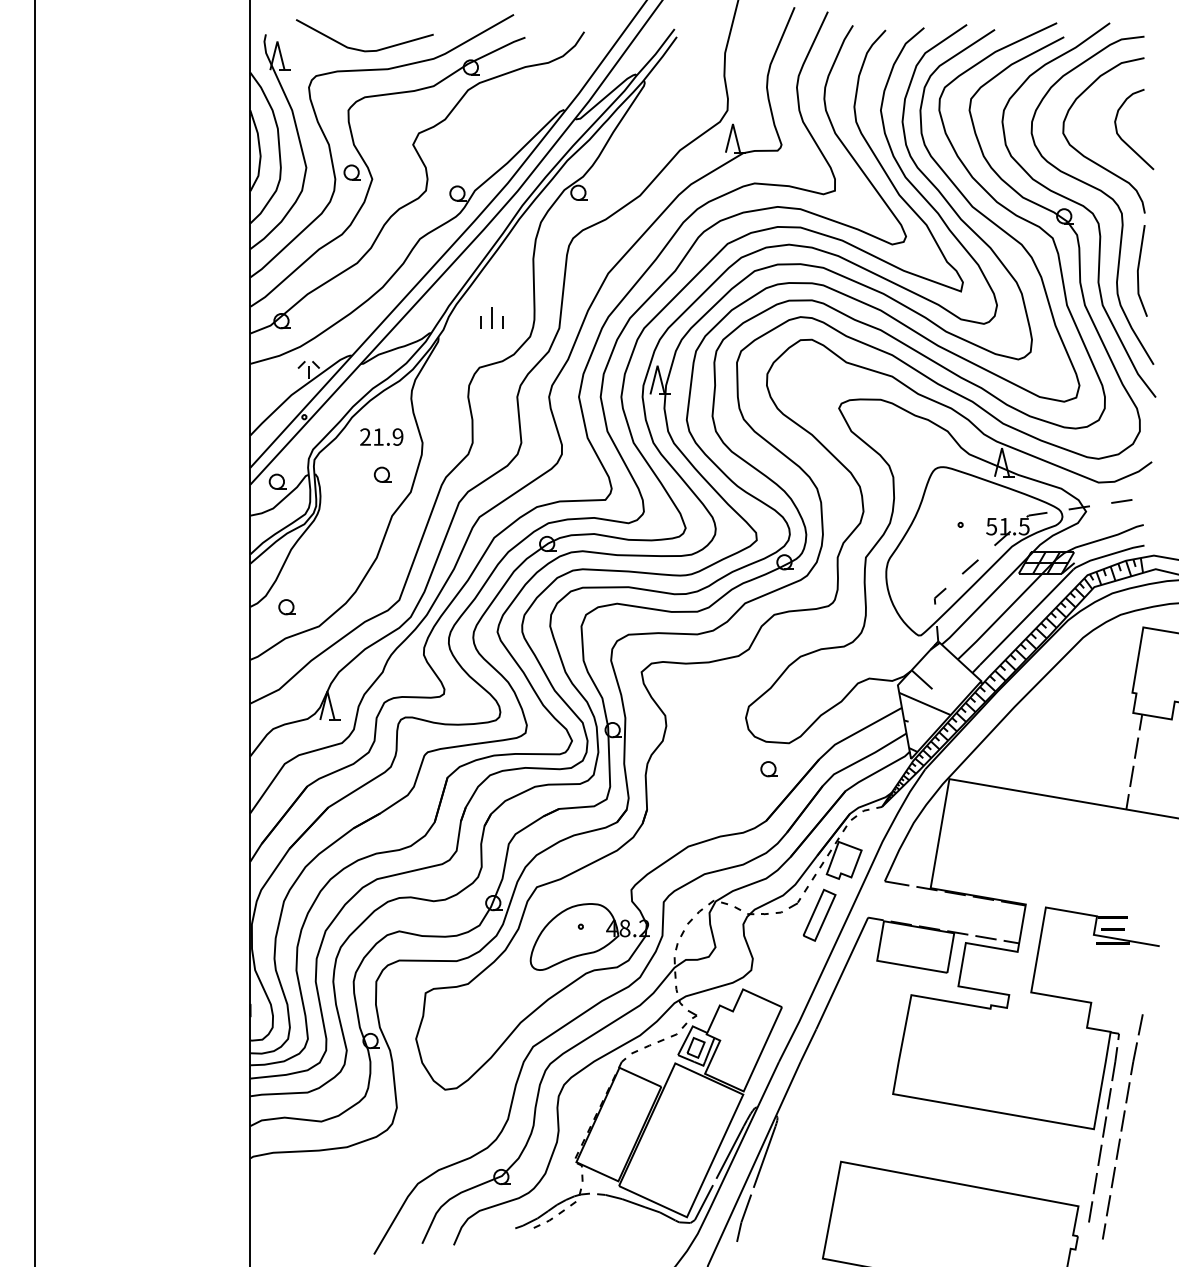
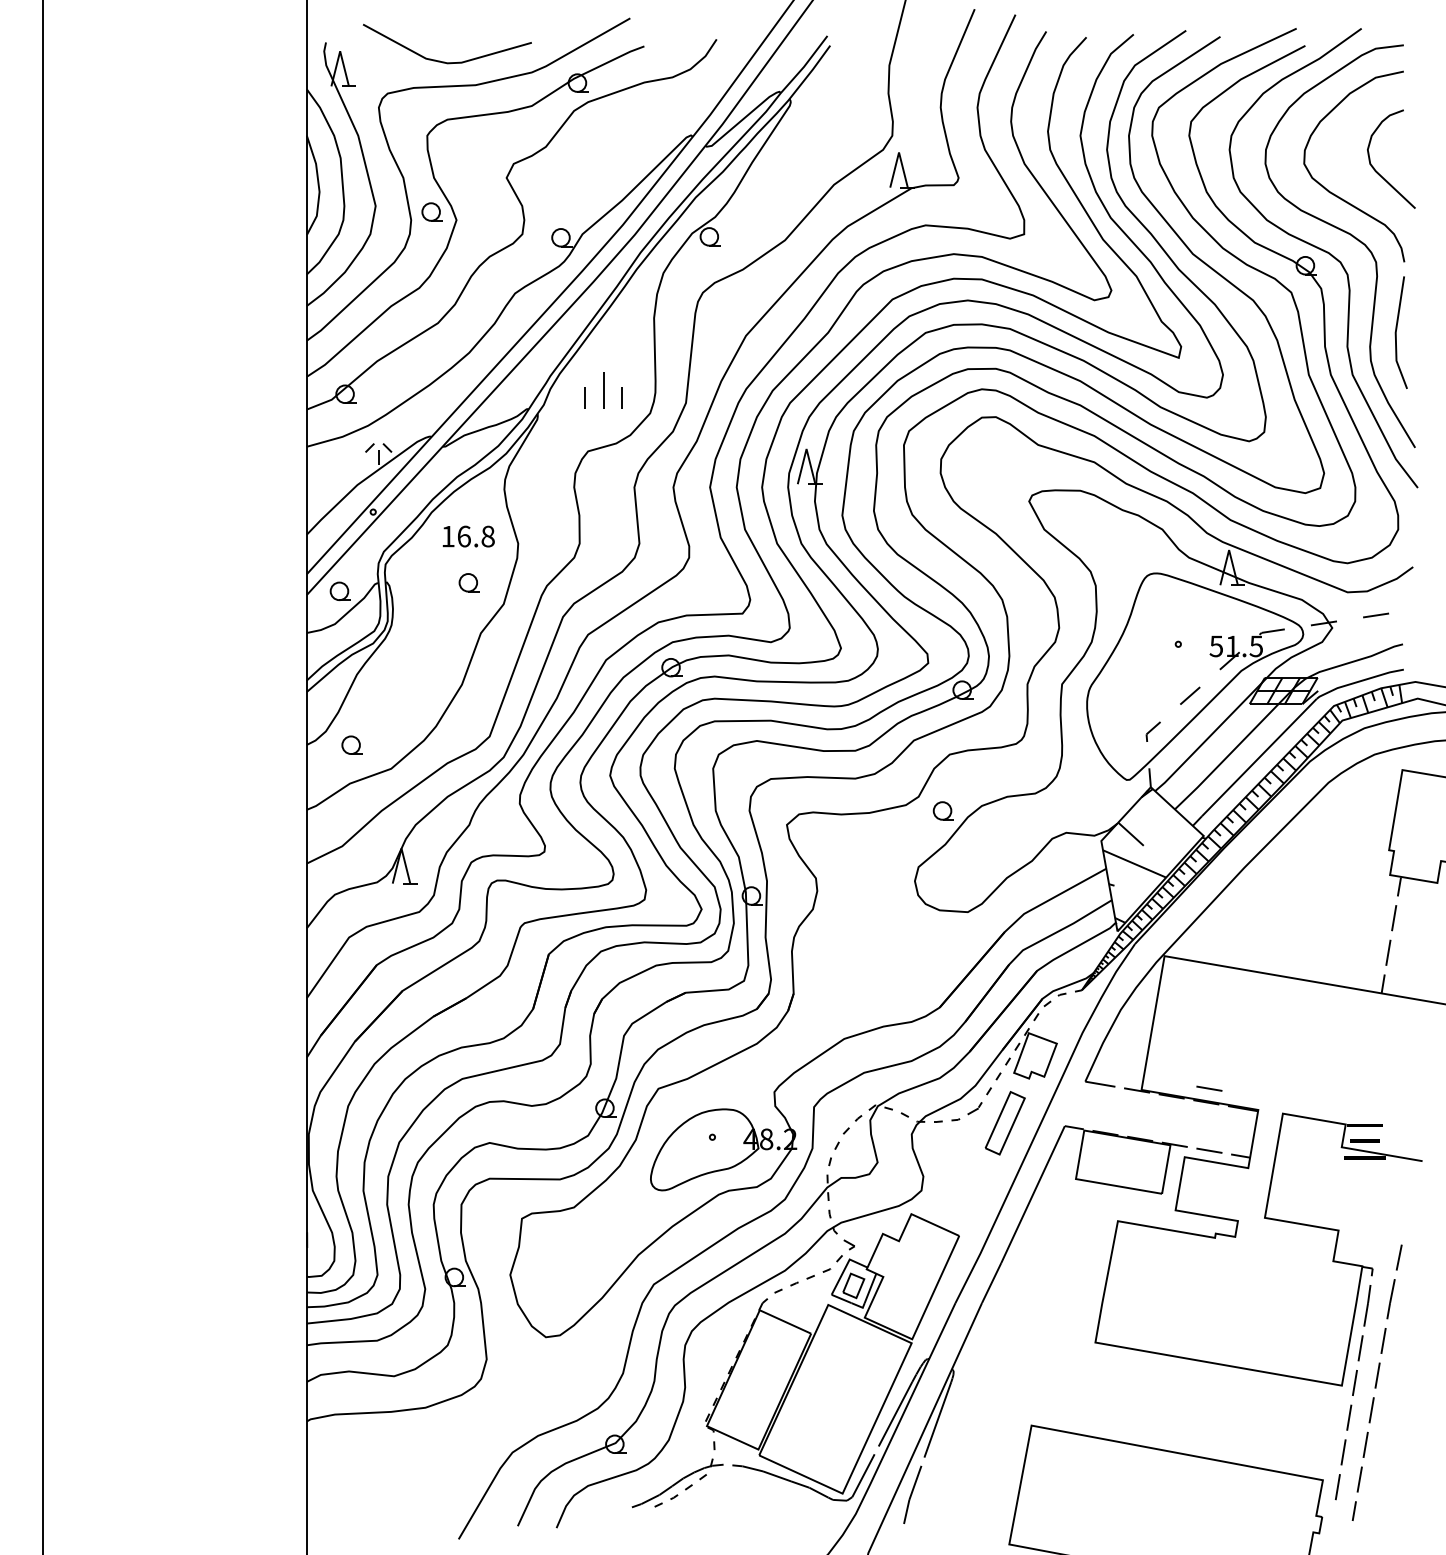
part: (492, 318) -> (603, 390), size x1.4
text: (381, 437) -> (467, 536), 21.9 -> 16.8
part: (768, 768) -> (942, 810), moved
line: (986, 886) -> (1209, 1088), added

